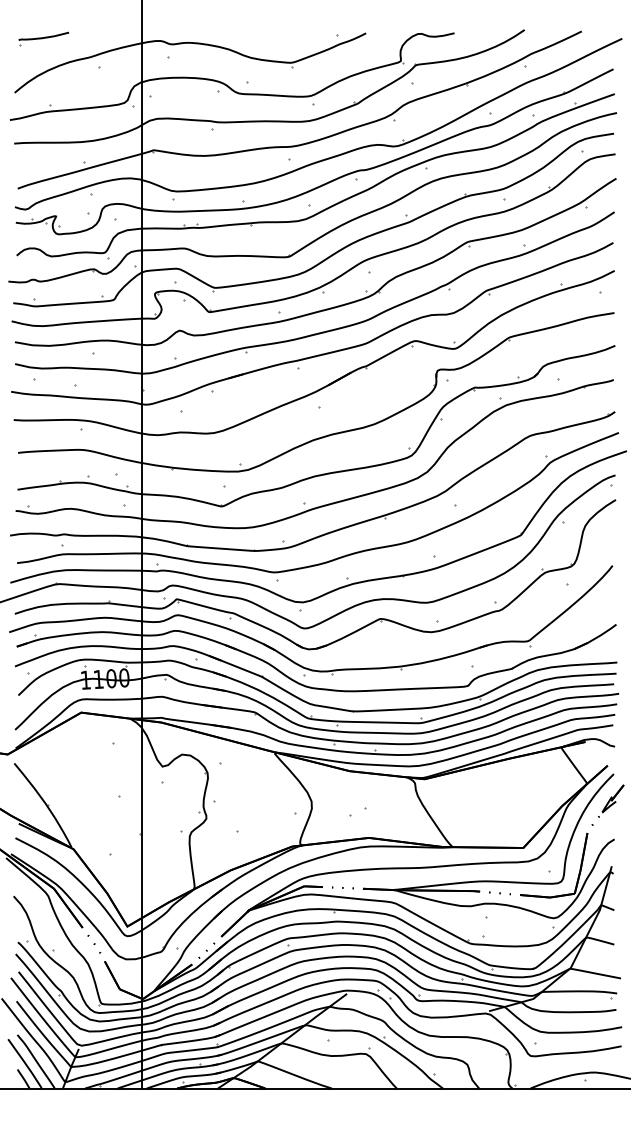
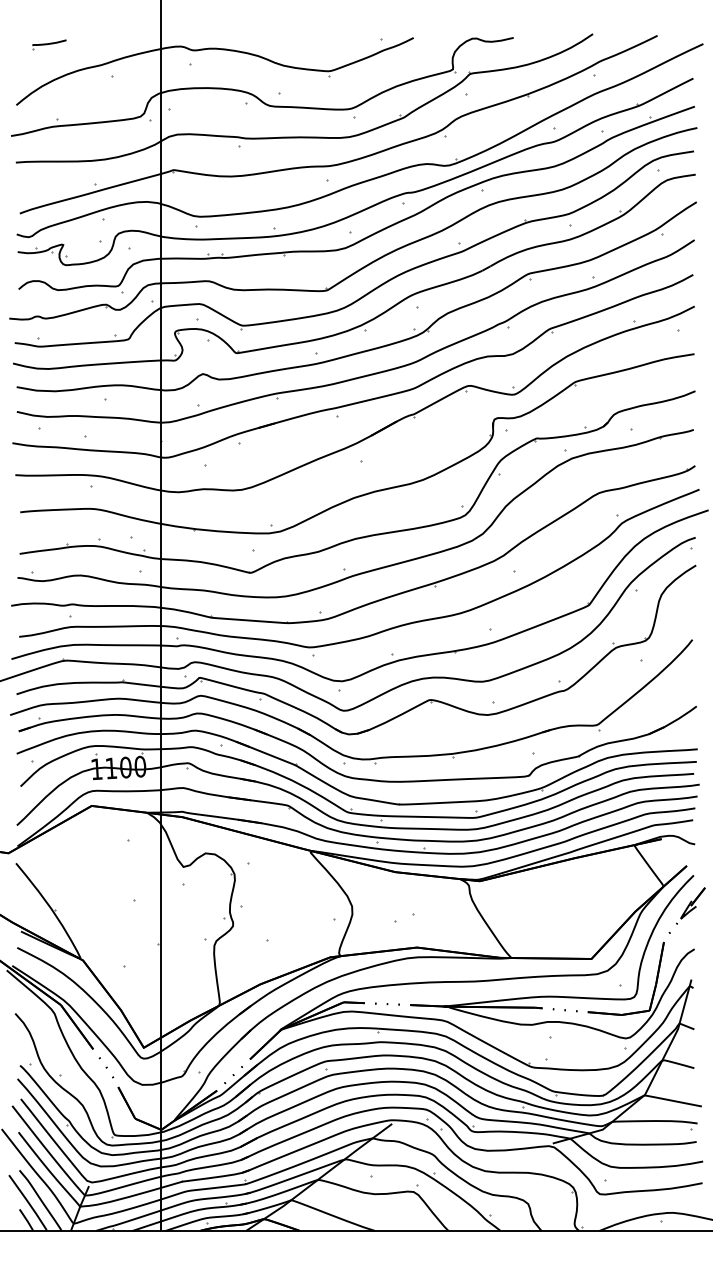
part: (43, 39) -> (49, 44), size x0.6

